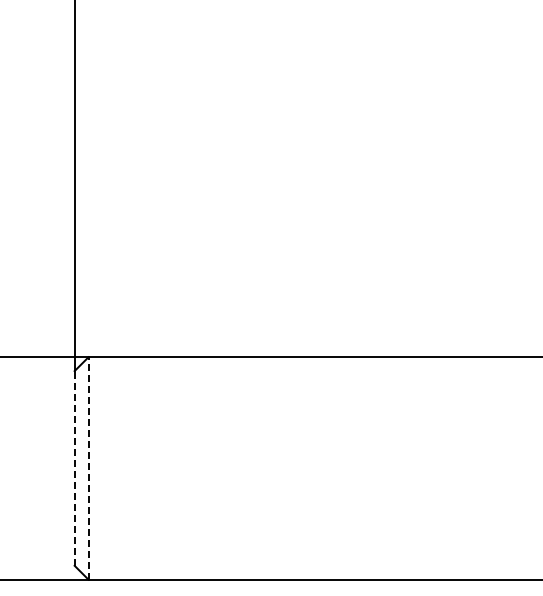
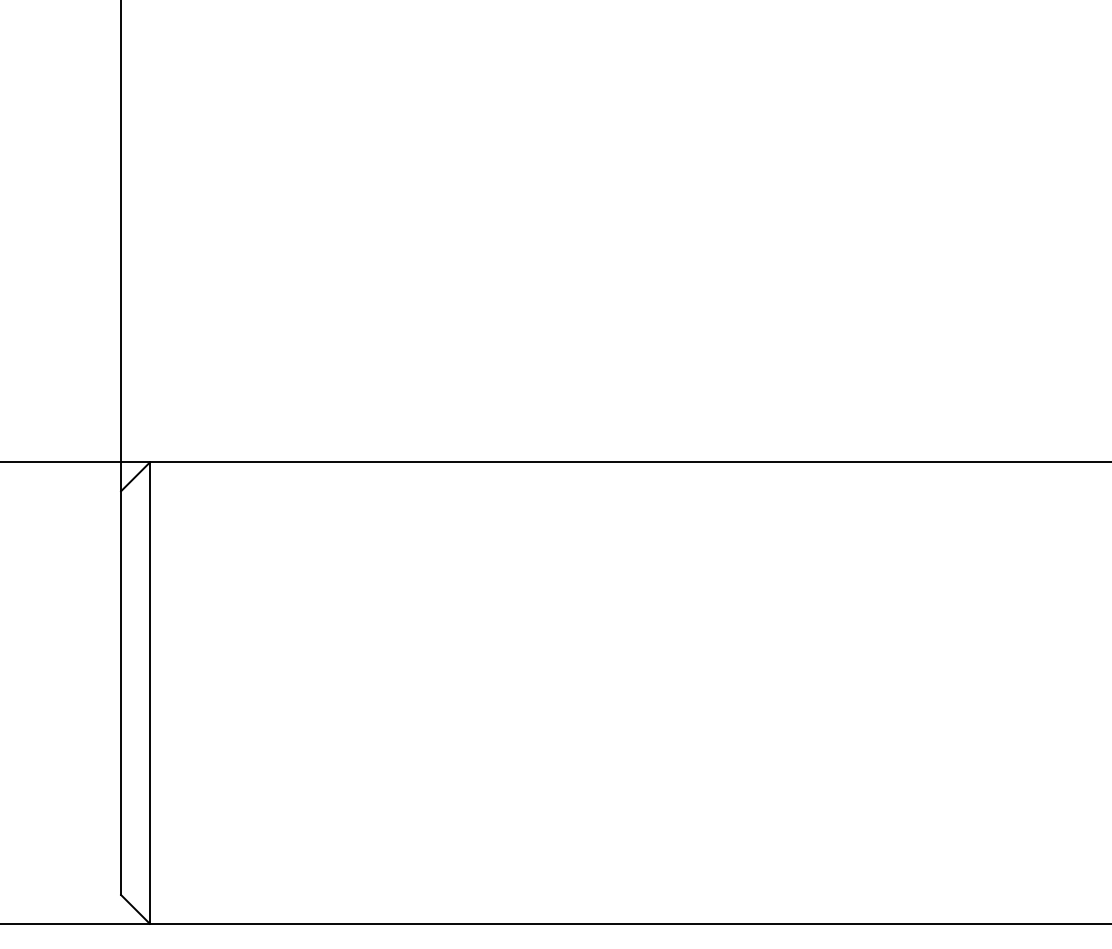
line: (74, 467) -> (120, 691), dashed -> solid
line: (88, 467) -> (149, 691), dashed -> solid

